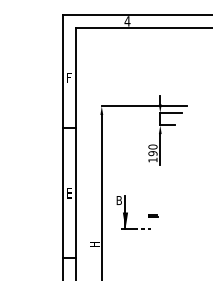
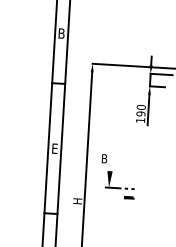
text: (68, 78) -> (61, 33), F -> B
line: (125, 212) -> (110, 171), removed
part: (153, 215) -> (129, 197), moved

